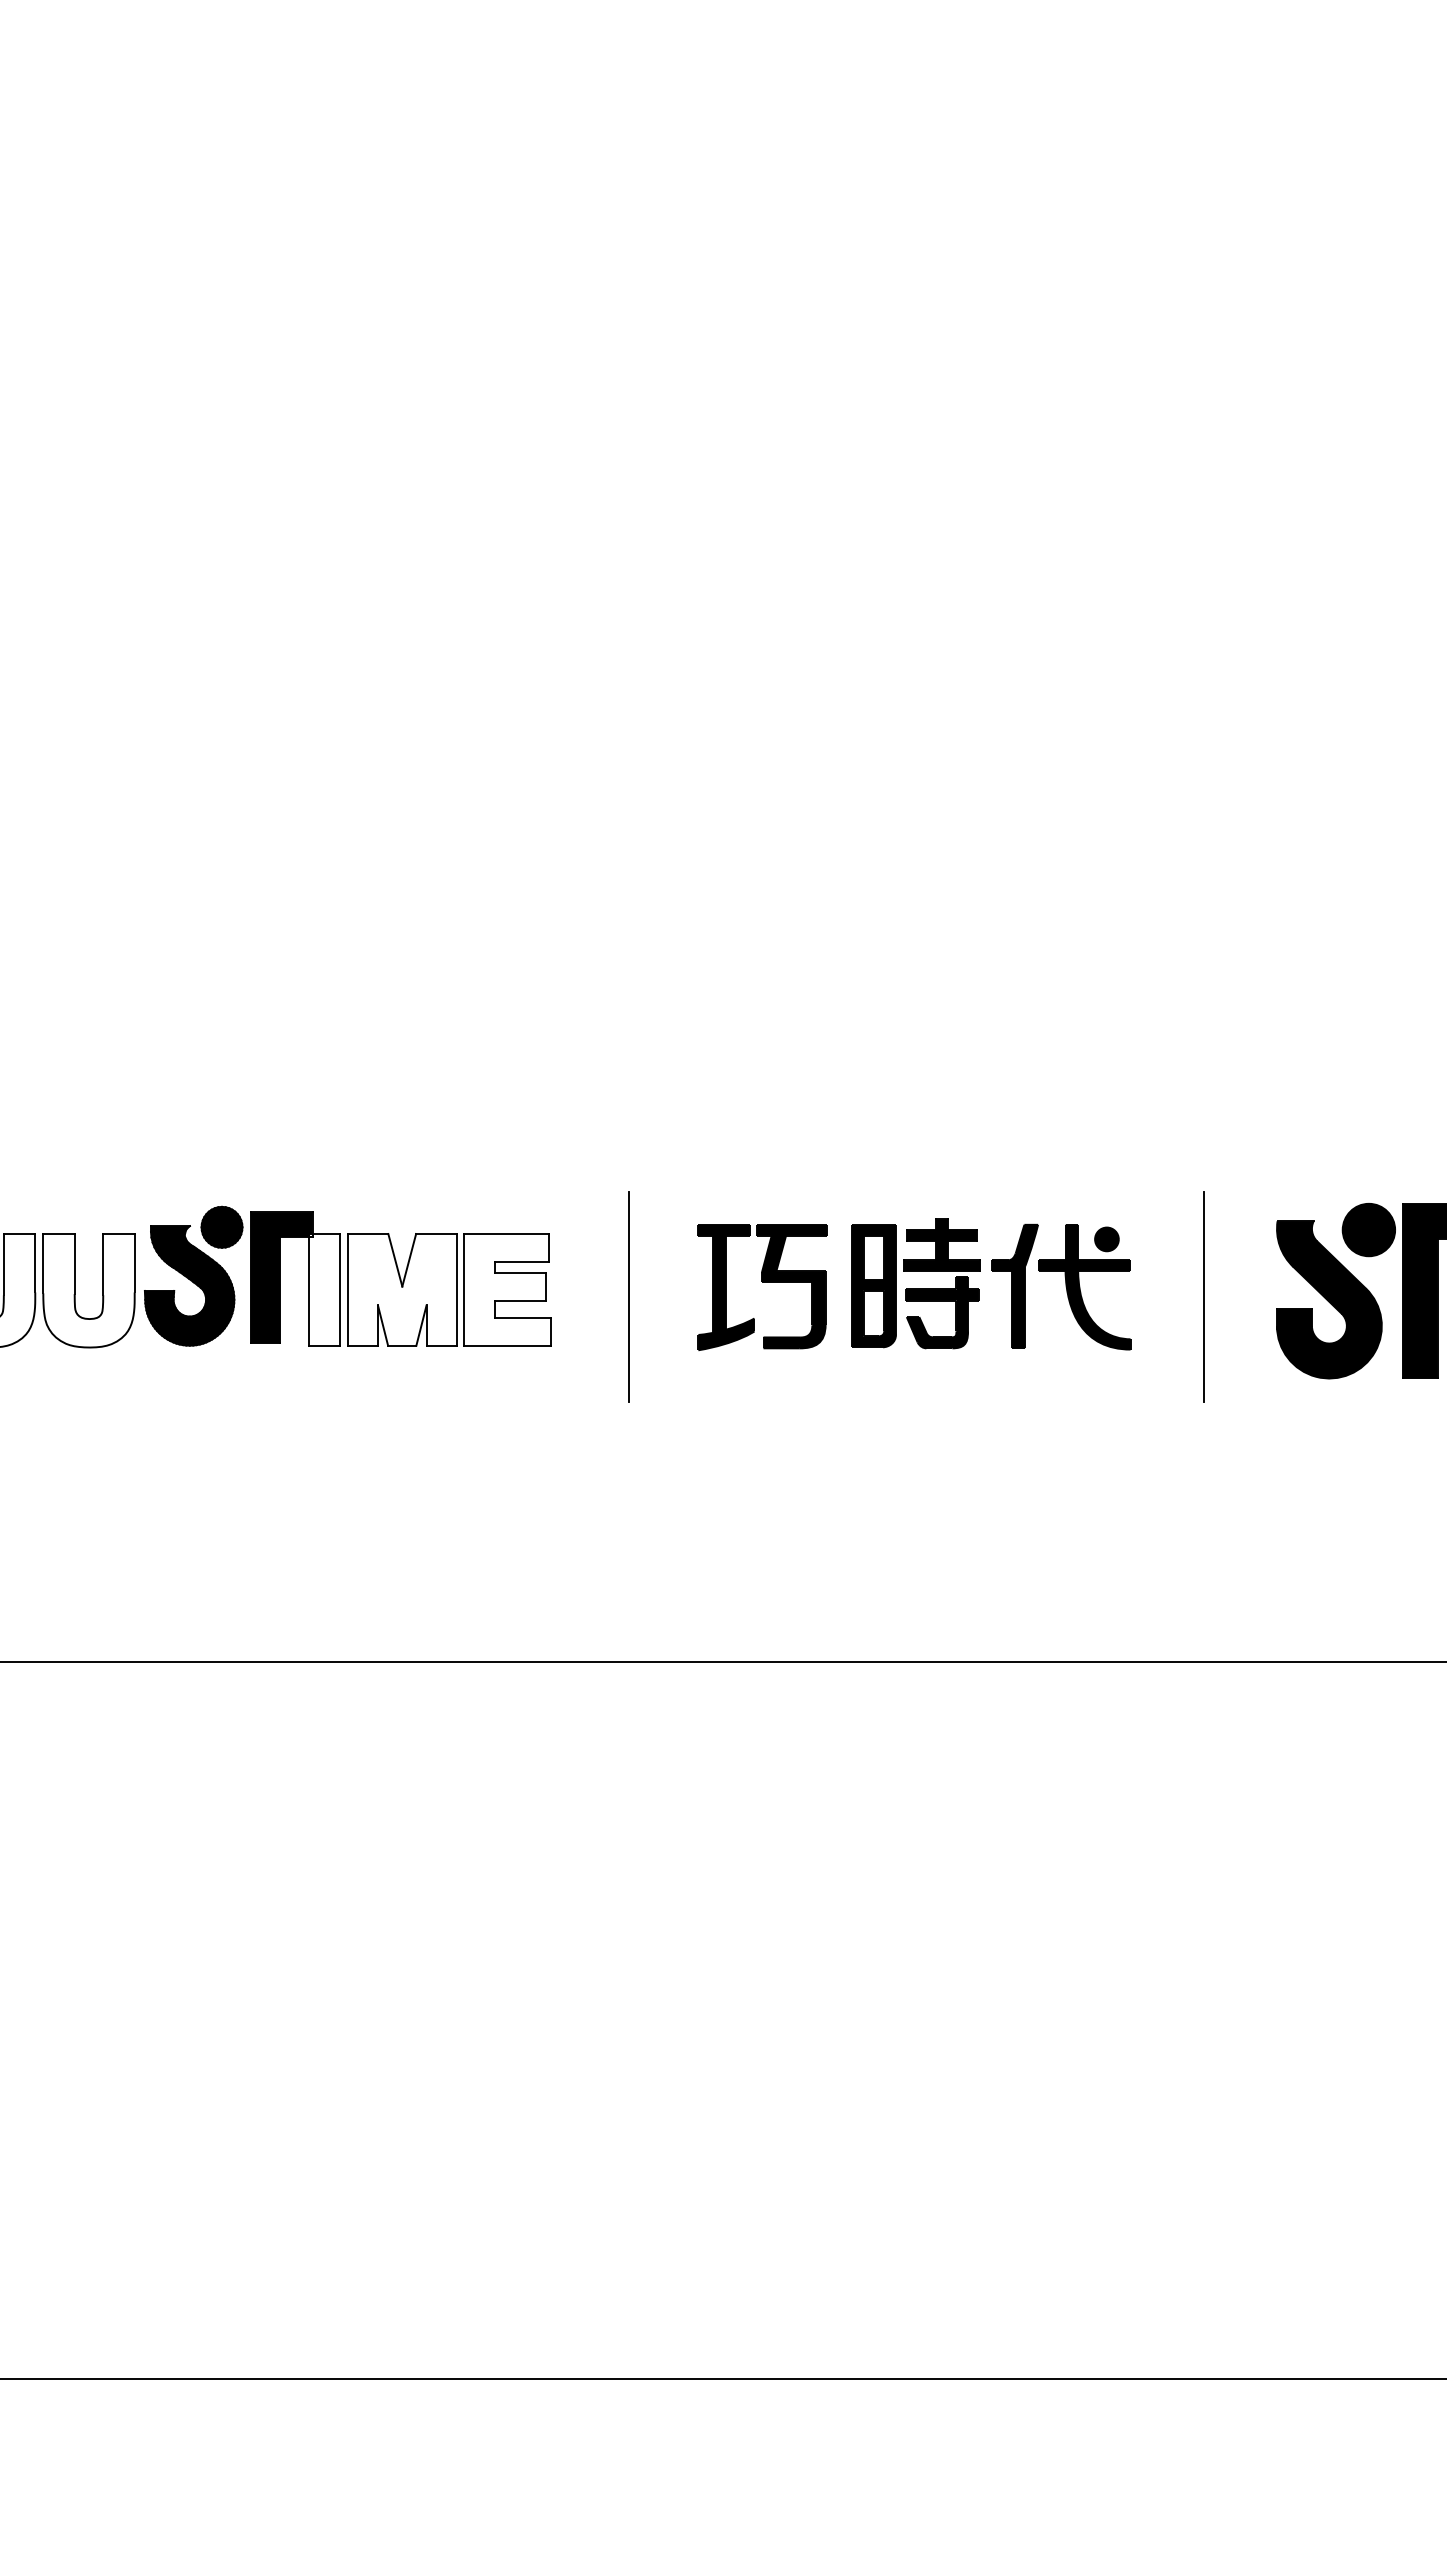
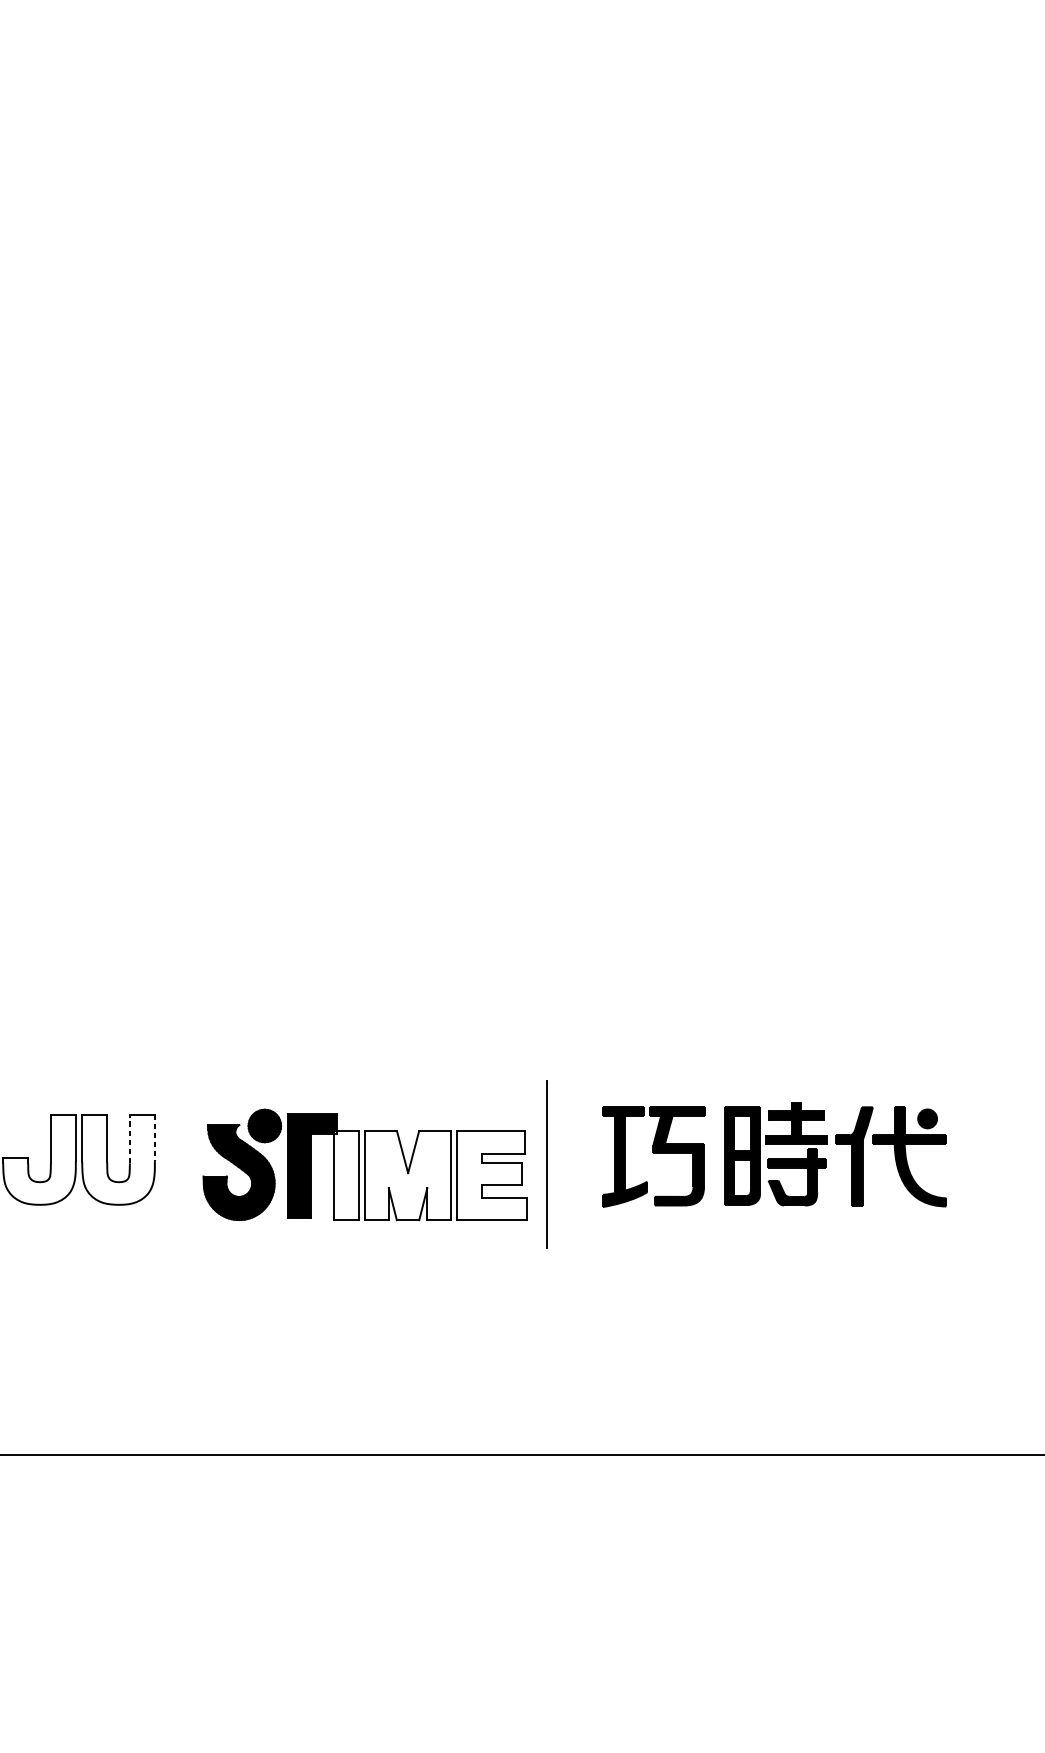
line: (134, 1263) -> (154, 1138), solid -> dashed
line: (103, 1264) -> (130, 1138), solid -> dashed
part: (347, 1275) -> (364, 1164), moved
line: (1203, 1296) -> (1004, 1164), removed

